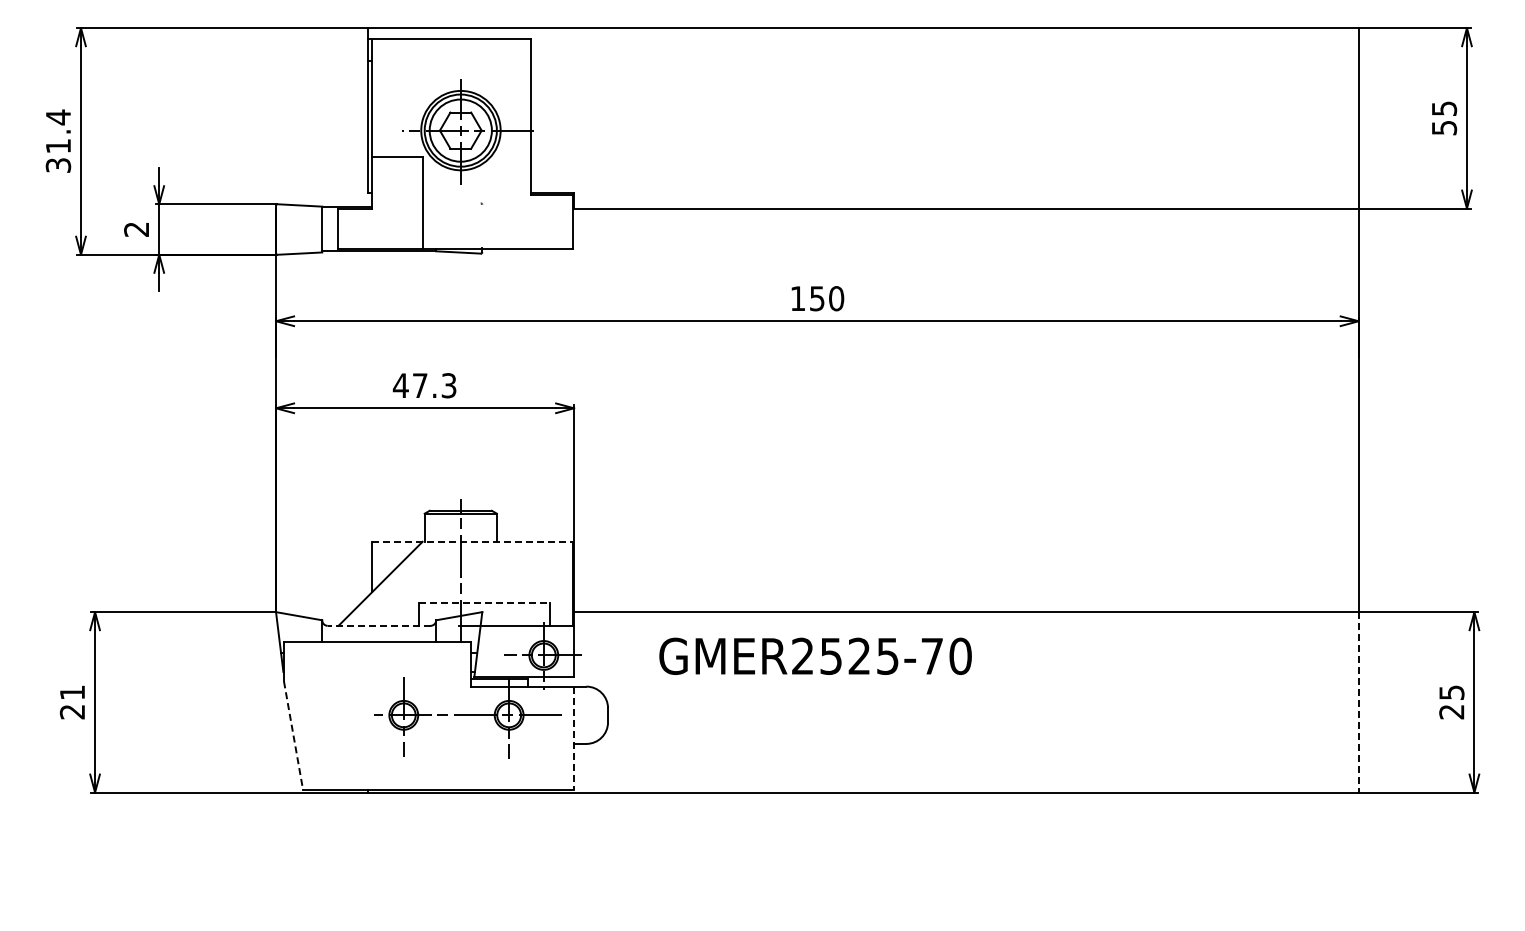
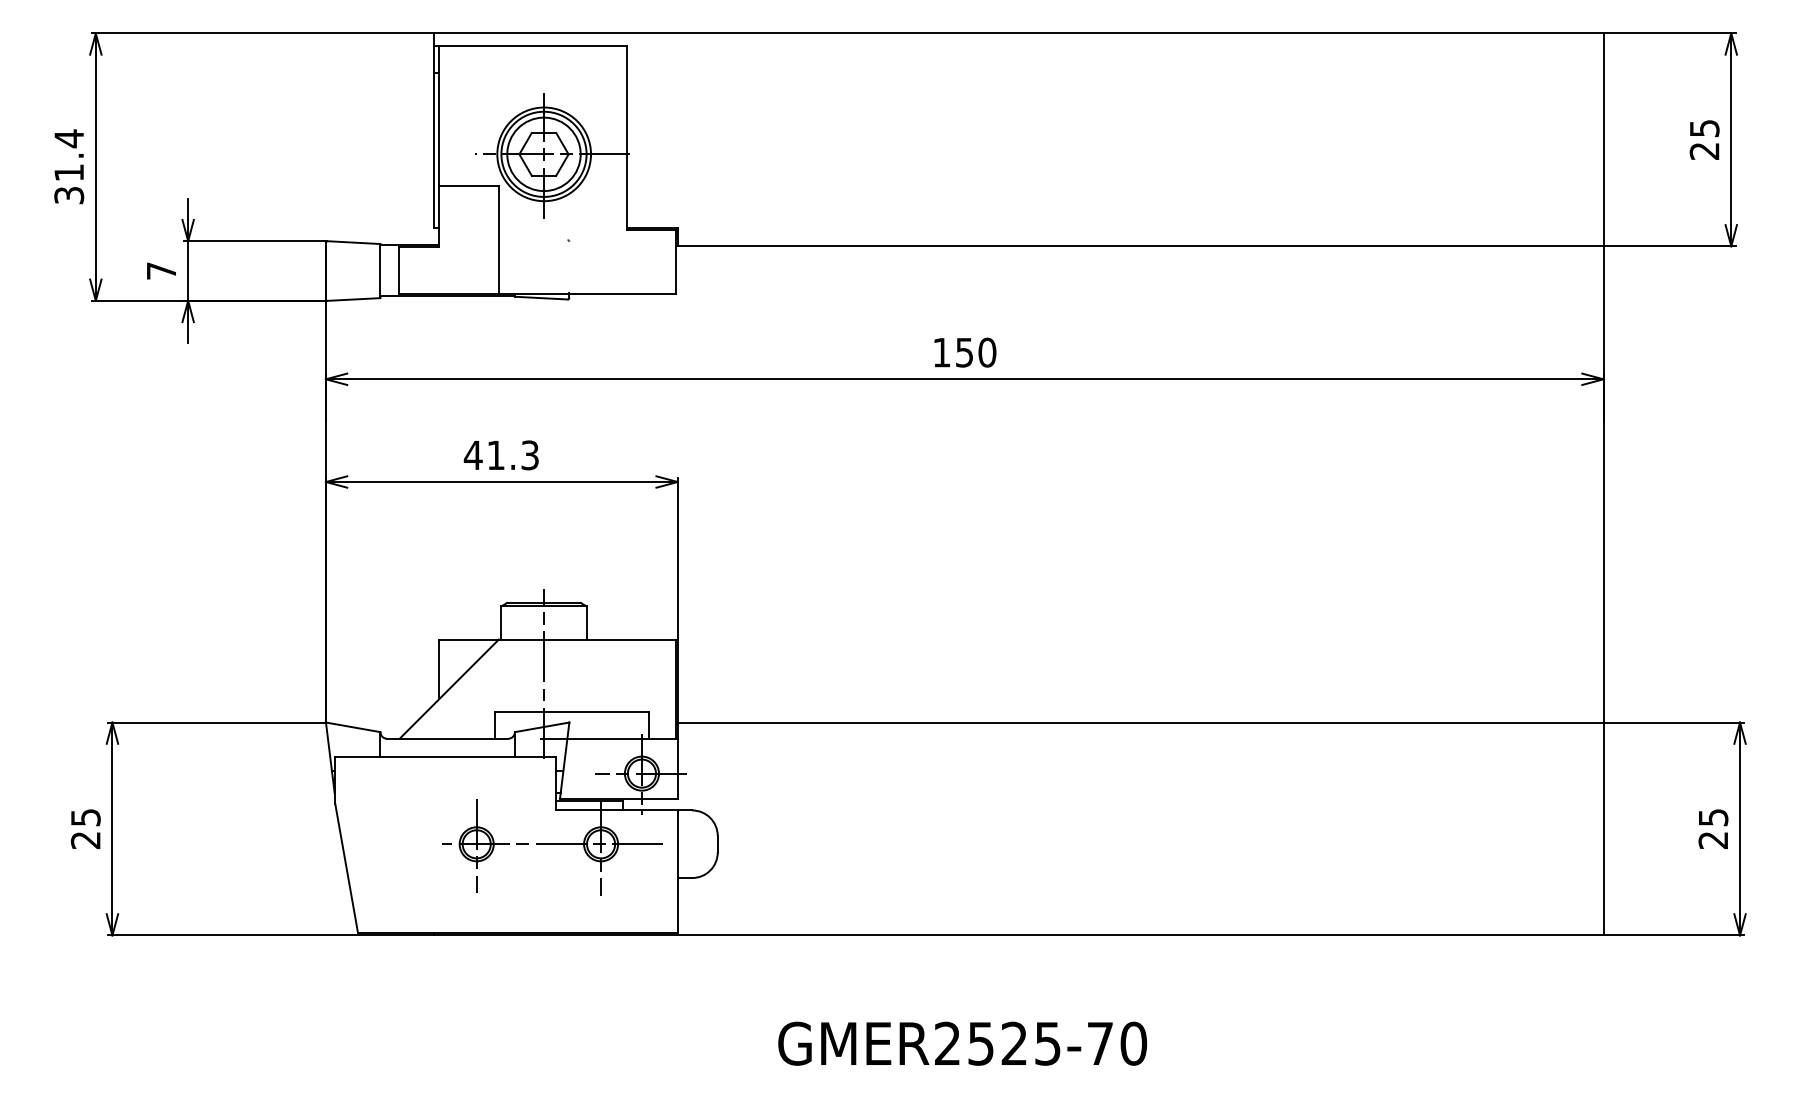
text: (1444, 128) -> (1704, 151), 55 -> 25
text: (136, 229) -> (161, 271), 2 -> 7
text: (420, 385) -> (496, 455), 47.3 -> 41.3
line: (472, 541) -> (557, 639), dashed -> solid
line: (484, 603) -> (571, 712), dashed -> solid
line: (378, 625) -> (446, 738), dashed -> solid
text: (815, 655) -> (962, 1042), moved
text: (72, 692) -> (85, 817), 21 -> 25
line: (1358, 702) -> (1603, 829), dashed -> solid
line: (293, 736) -> (346, 869), dashed -> solid
line: (574, 738) -> (678, 871), dashed -> solid

